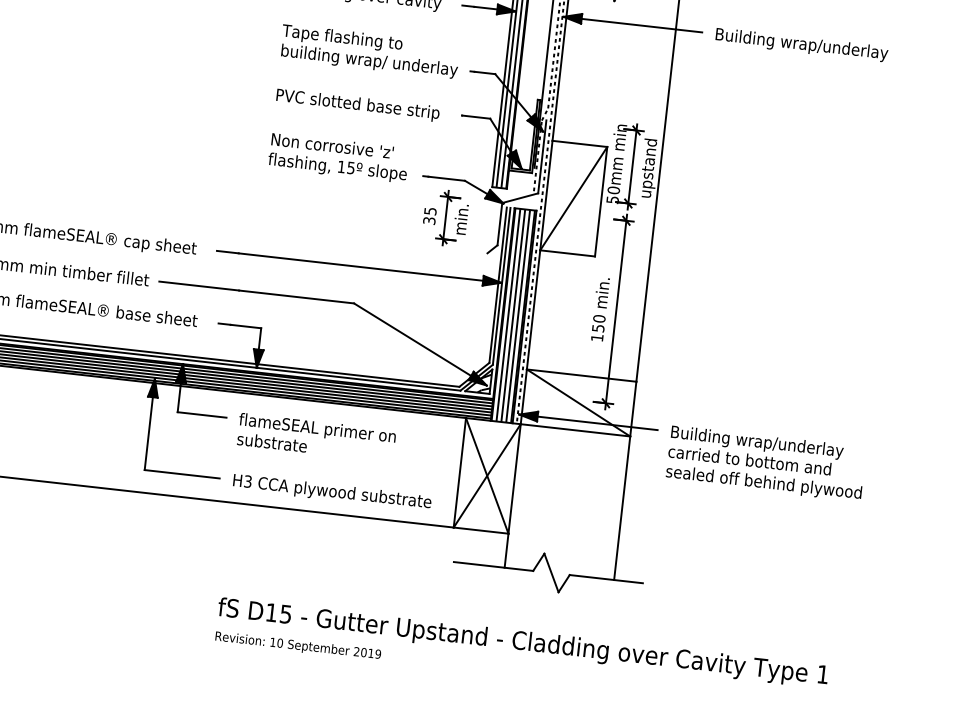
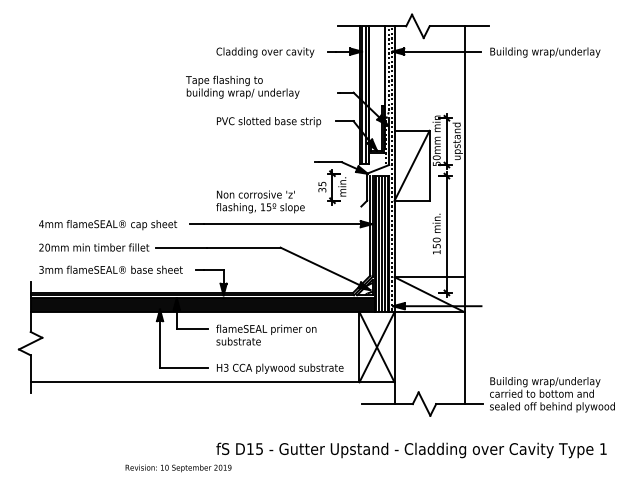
text: (369, 50) -> (242, 86), moved
text: (338, 157) -> (260, 201), moved
text: (766, 463) -> (552, 394), moved
text: (298, 646) -> (178, 468), moved

